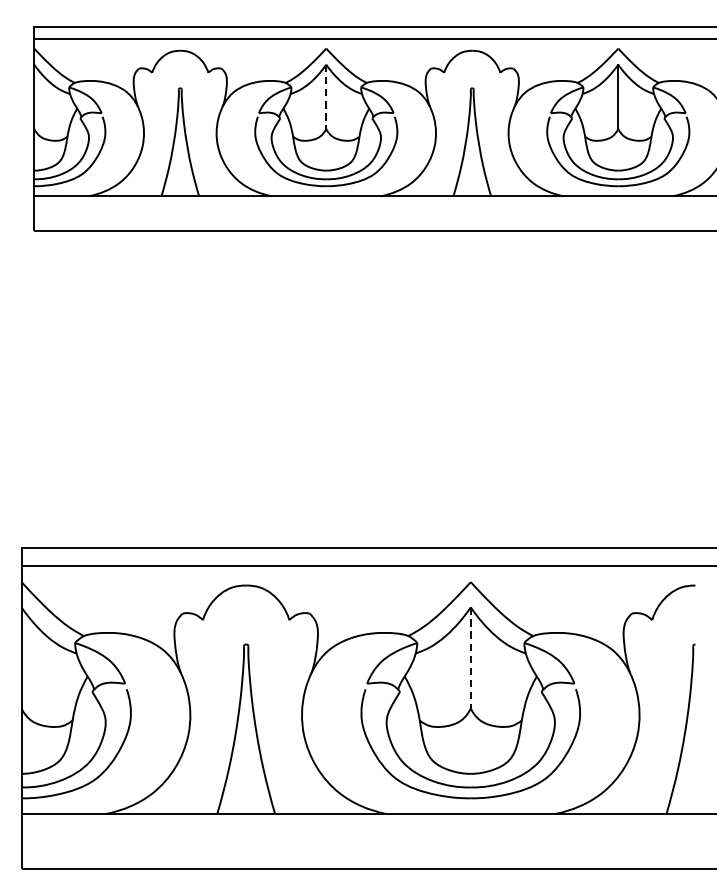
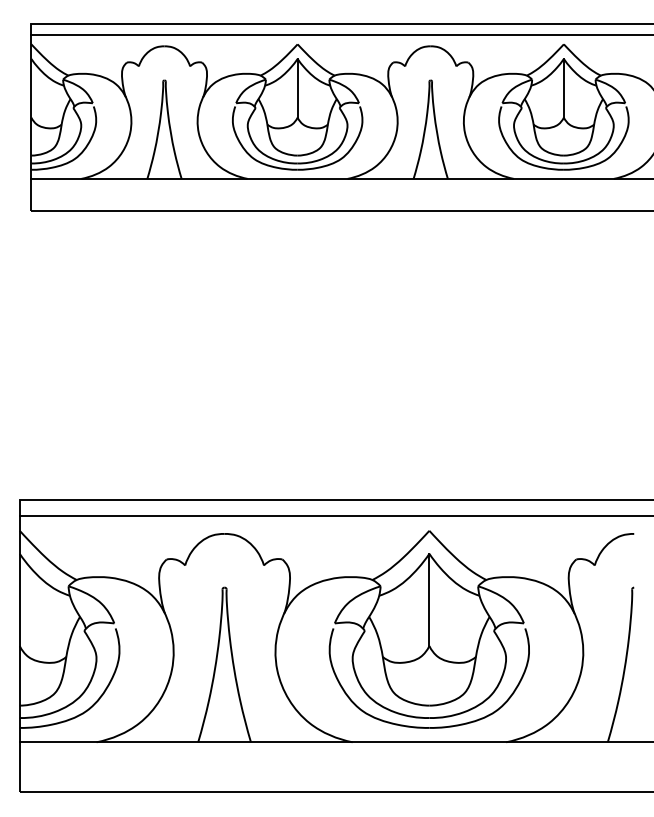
line: (326, 97) -> (297, 88), dashed -> solid
line: (470, 658) -> (429, 600), dashed -> solid

